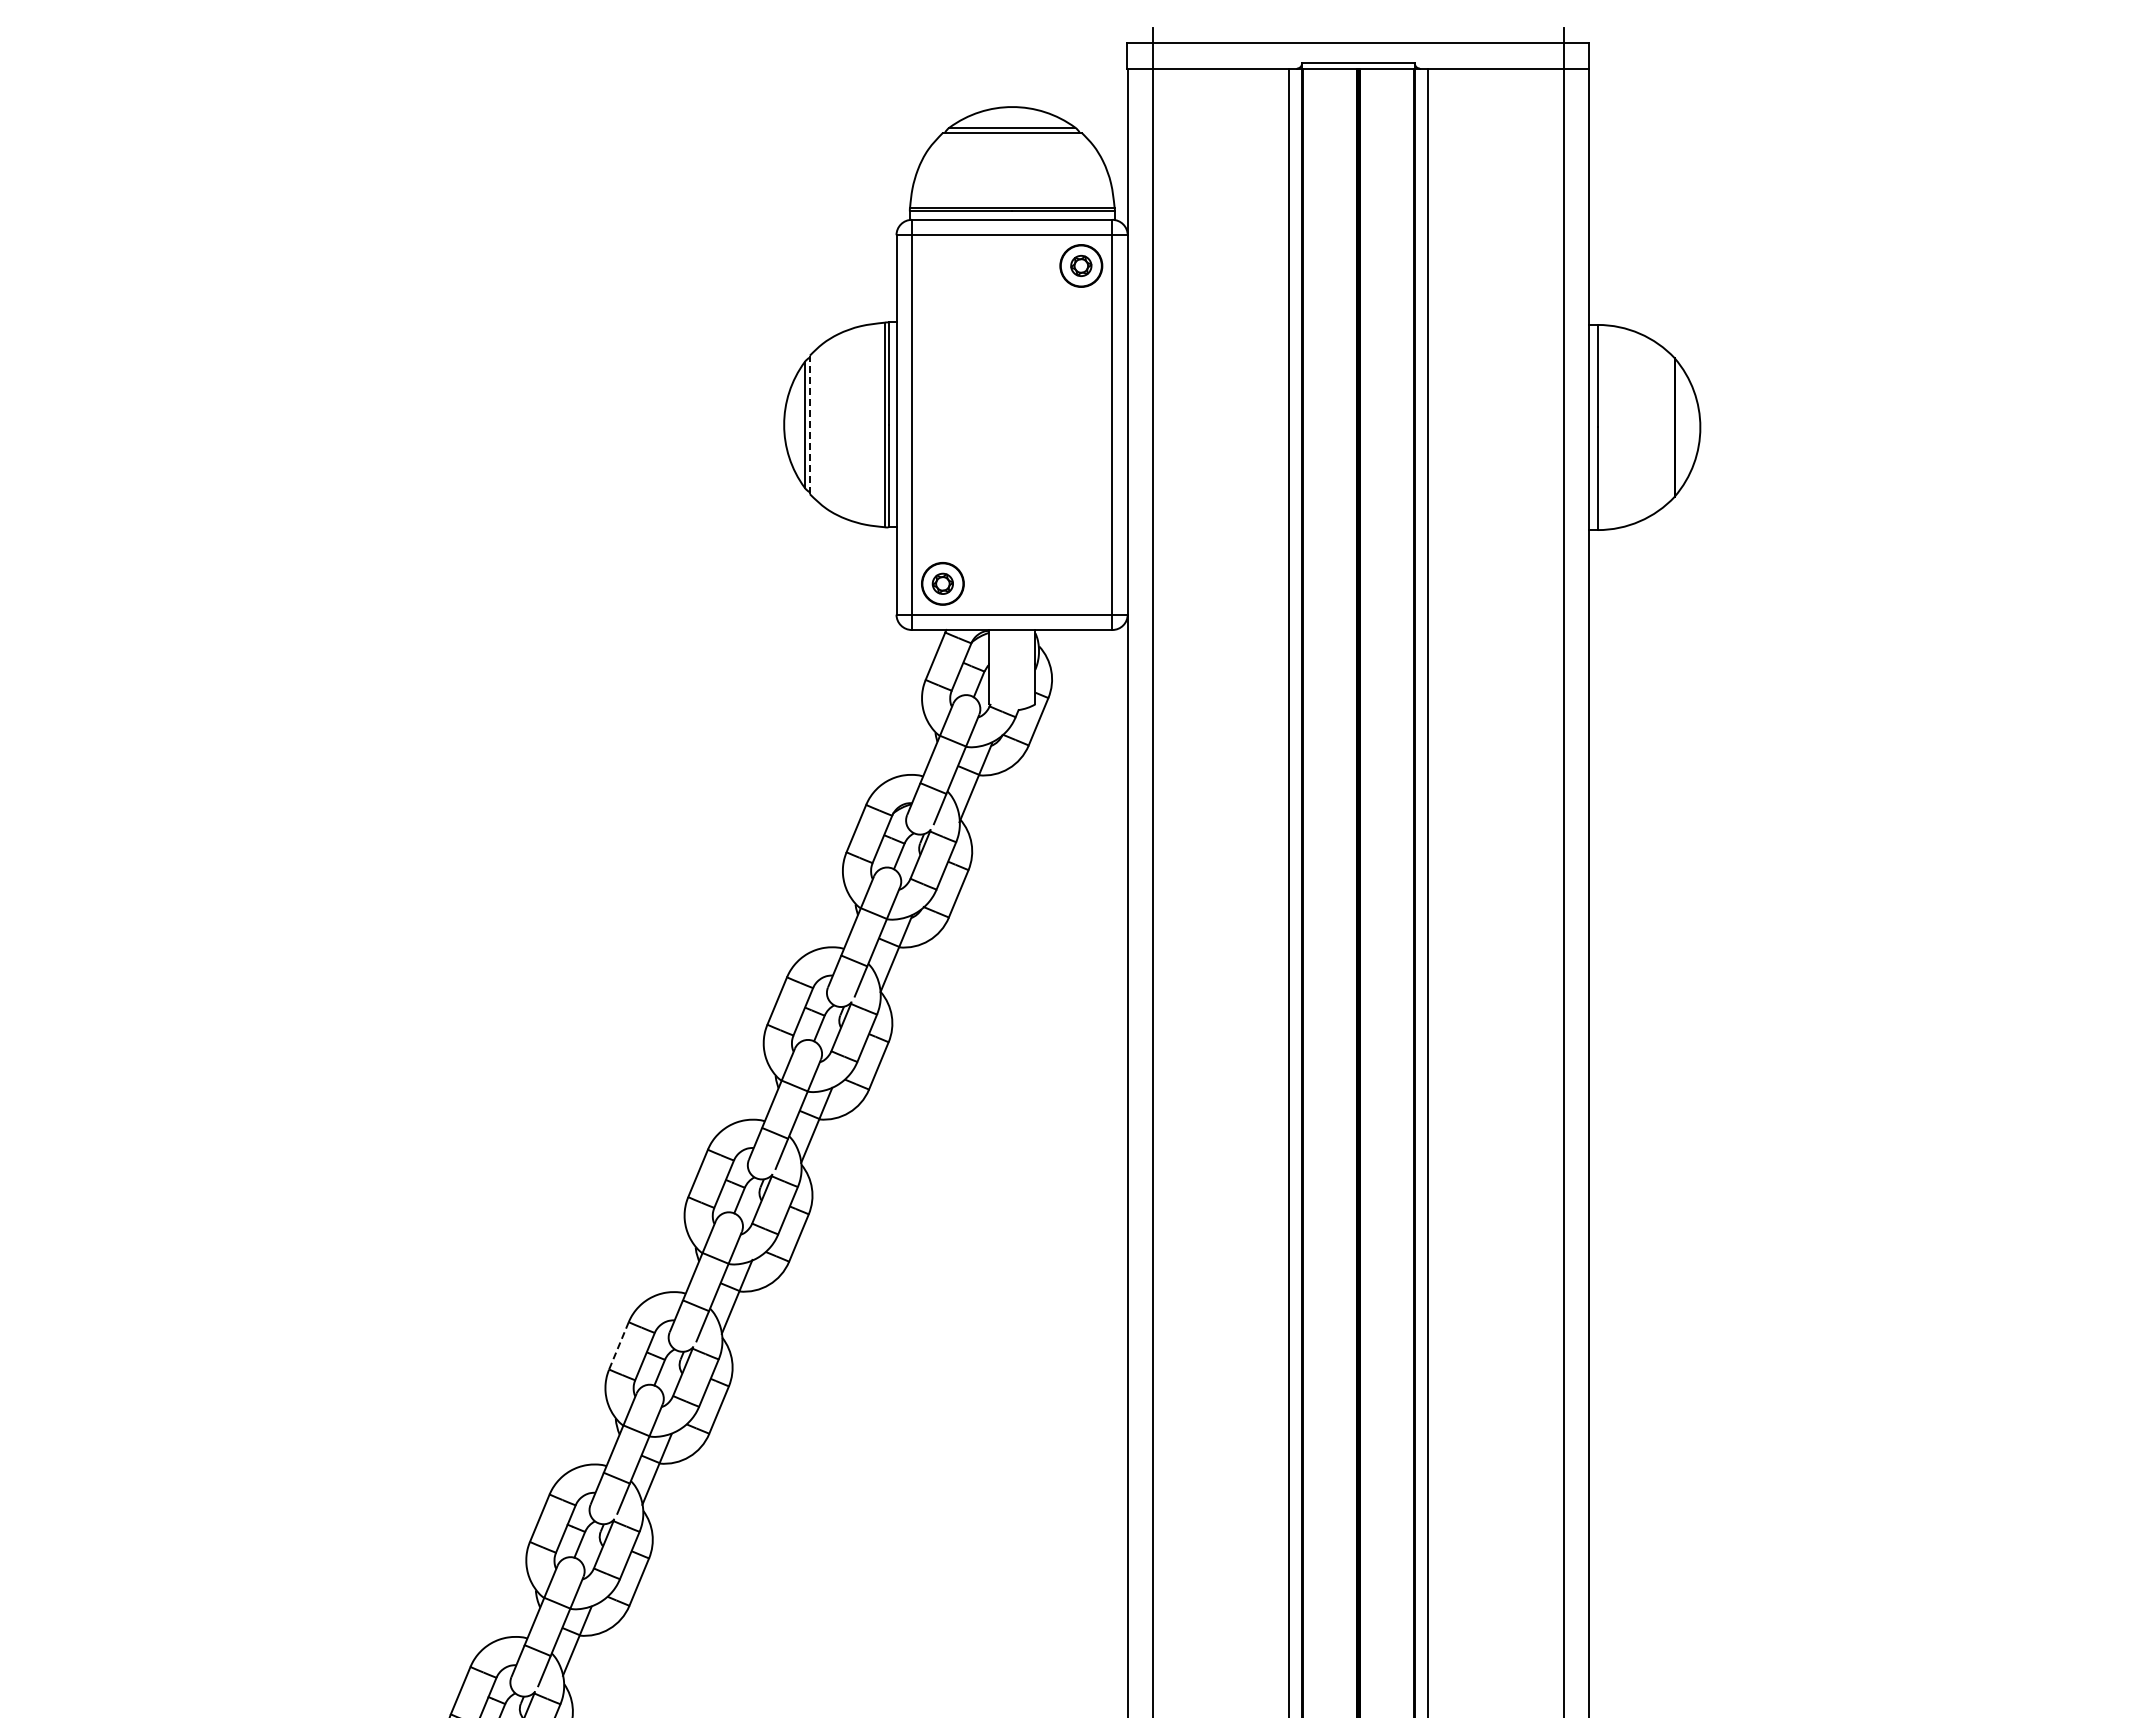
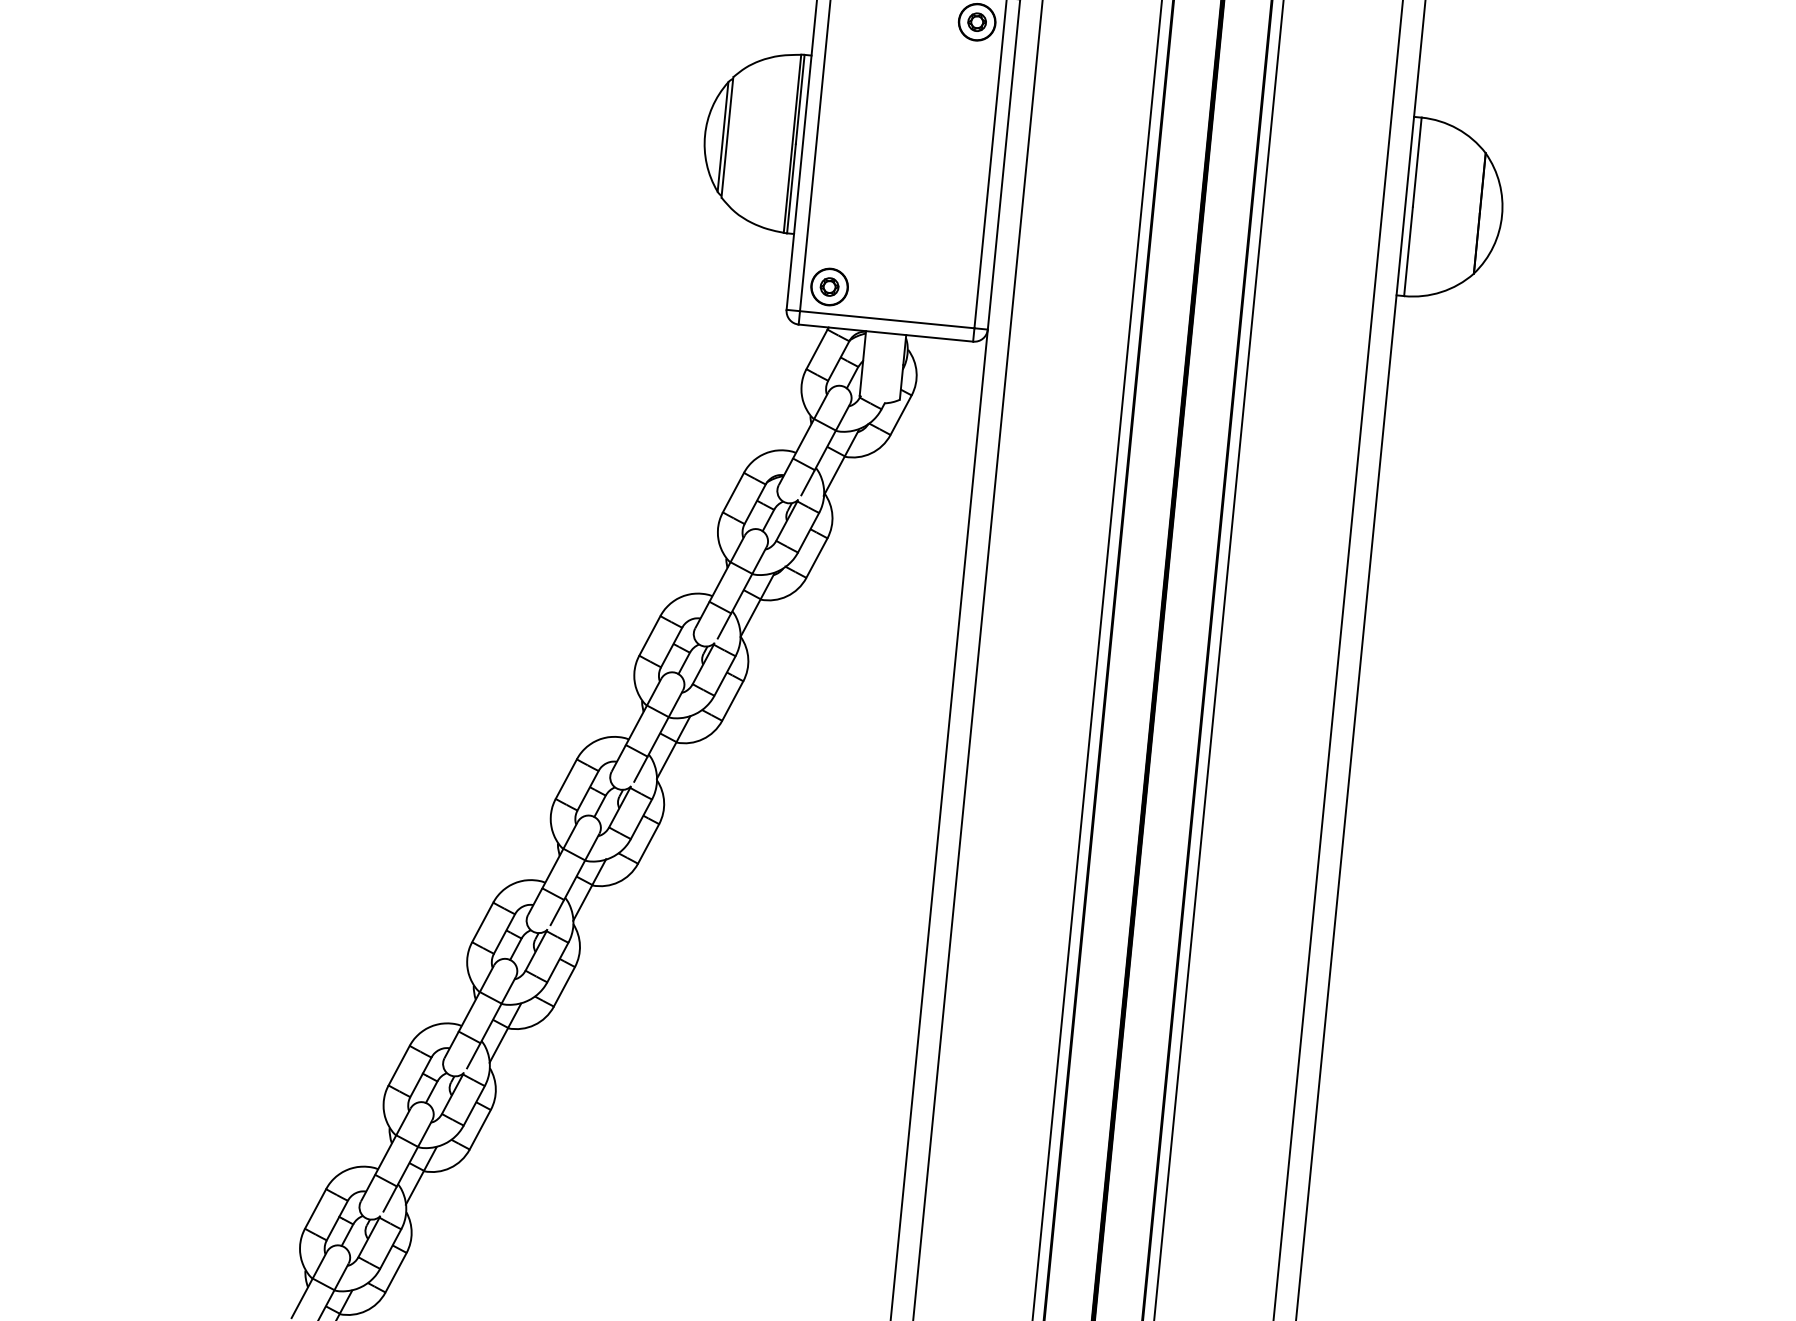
line: (809, 424) -> (727, 136), dashed -> solid
line: (618, 1345) -> (482, 922), dashed -> solid

